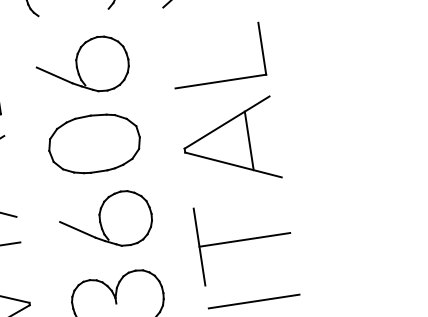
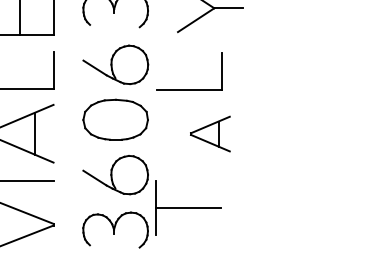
part: (221, 81) -> (189, 89), moved
part: (230, 142) -> (210, 133), size x0.6
part: (245, 239) -> (188, 207), moved
line: (254, 301) -> (210, 246), removed

